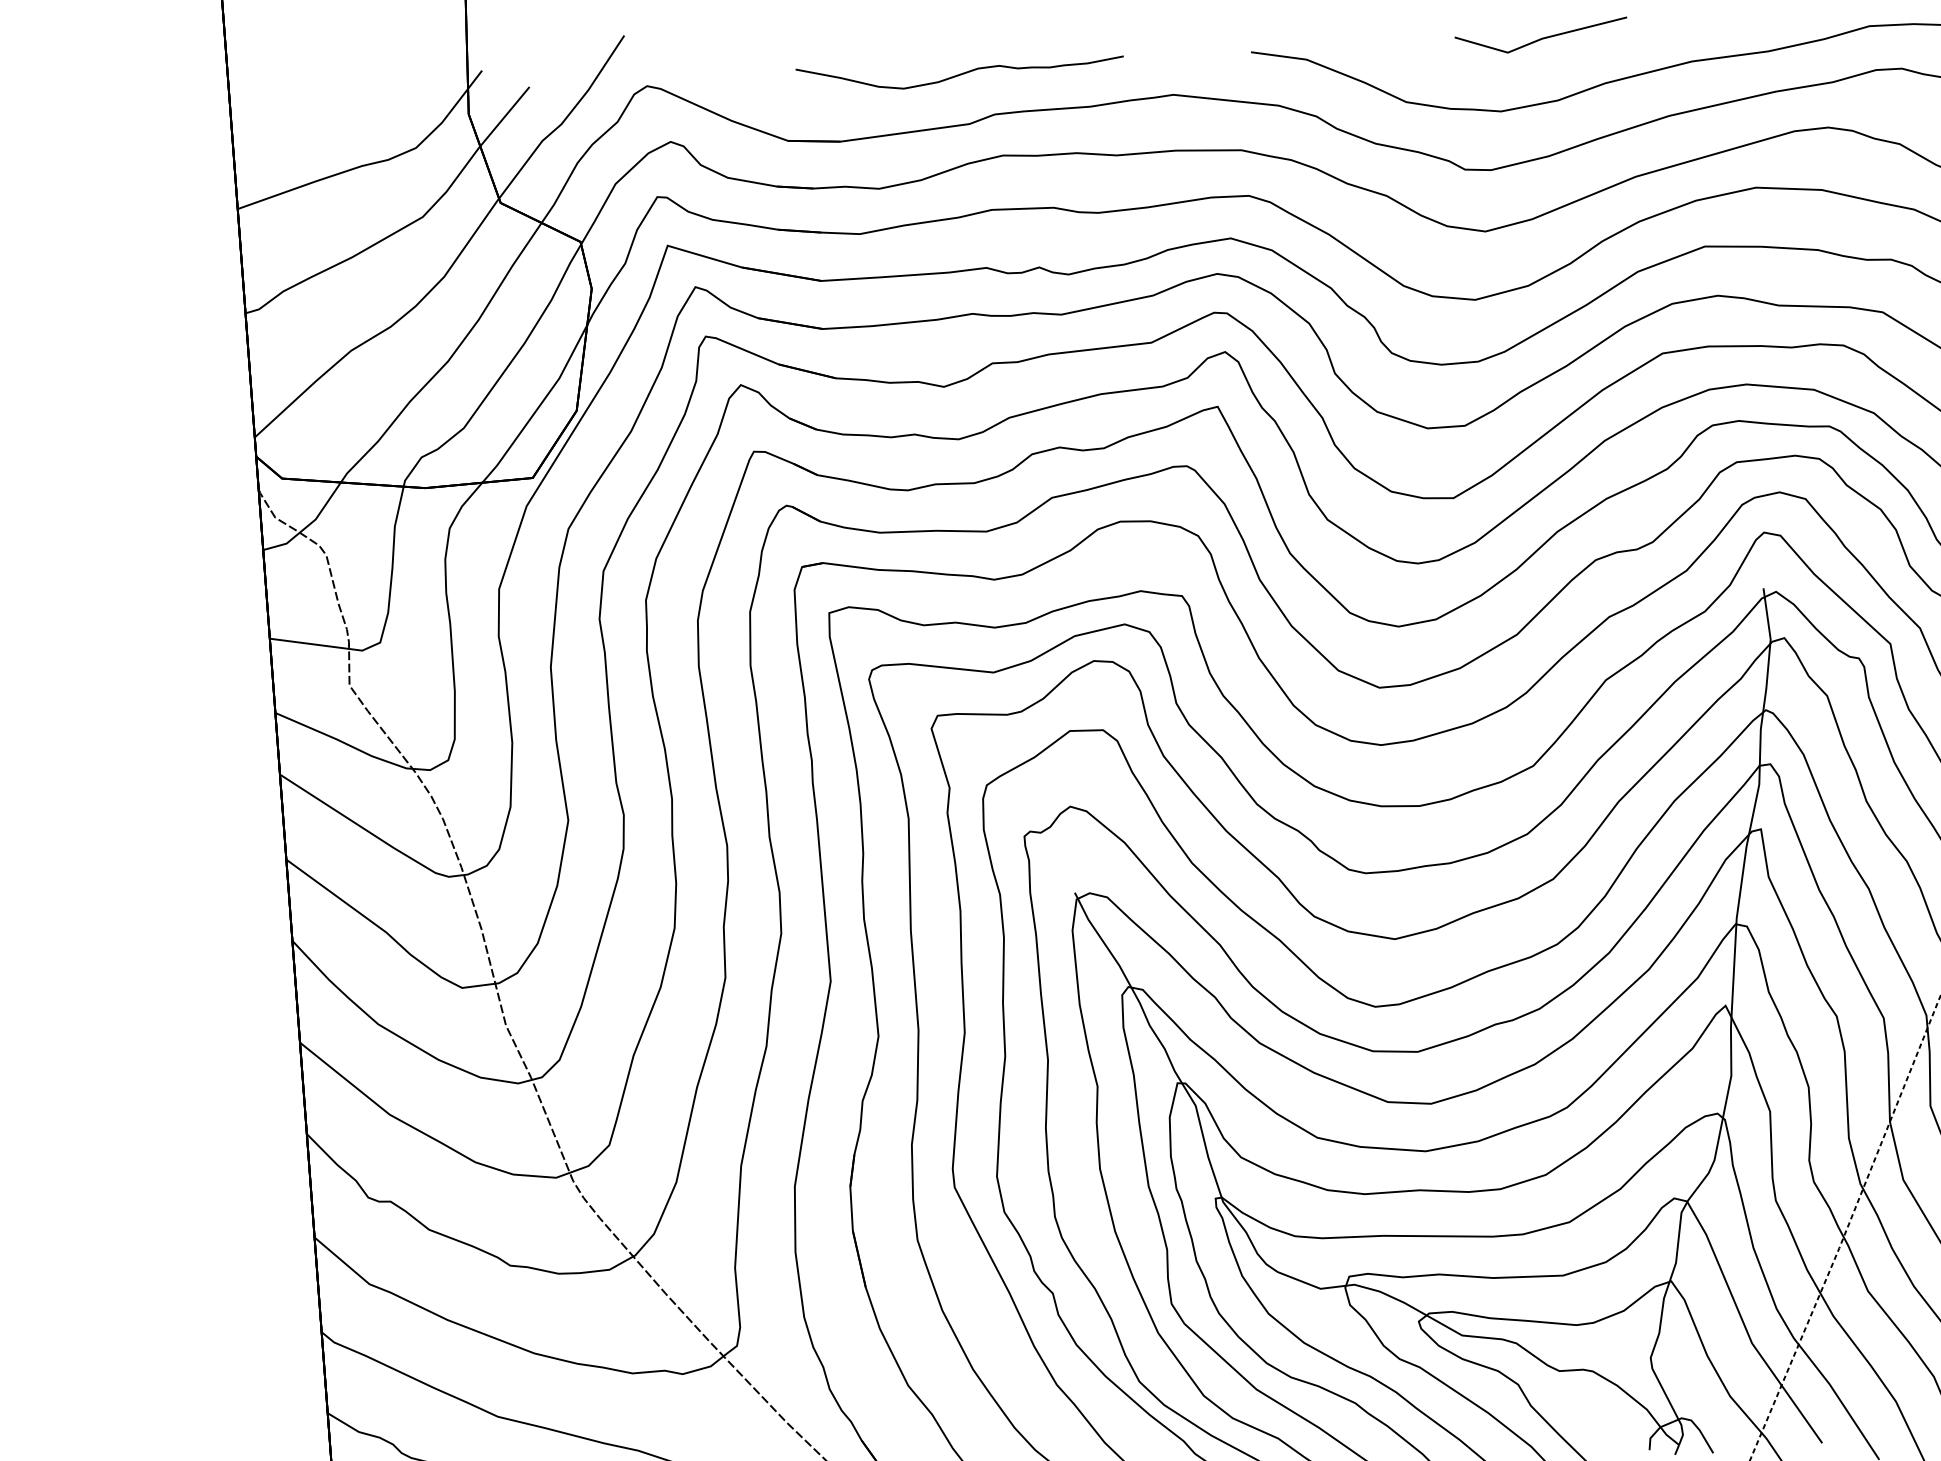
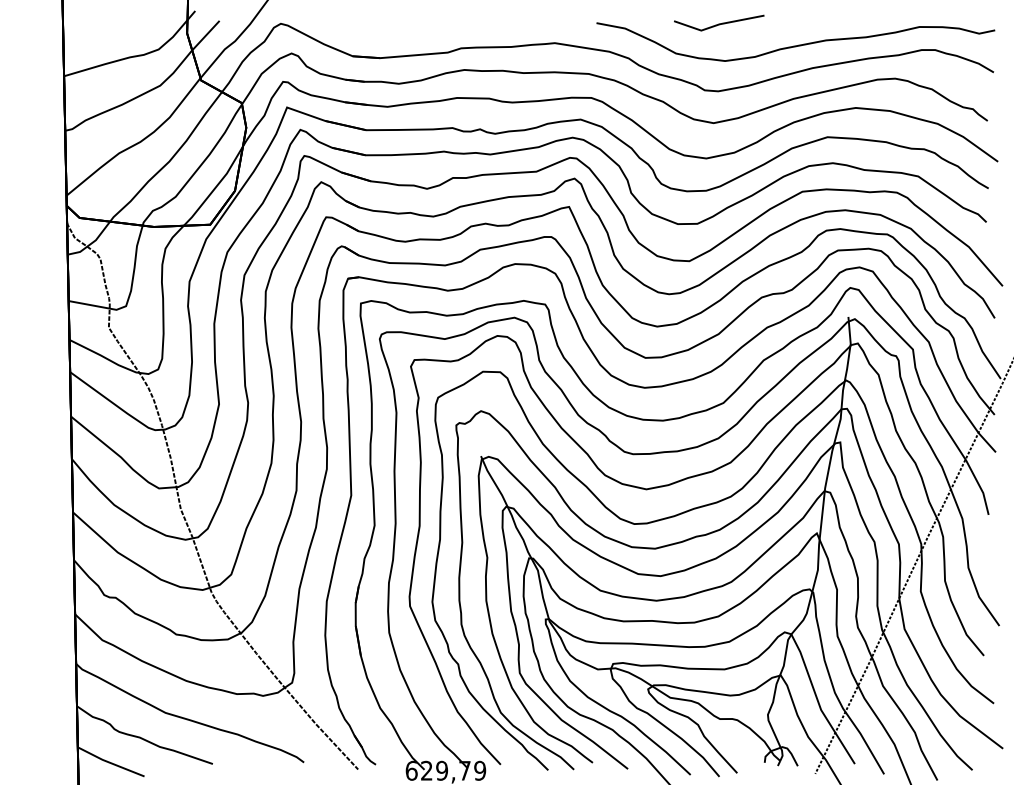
line: (1541, 37) -> (719, 23), moved
curve: (960, 72) -> (444, 25), removed

